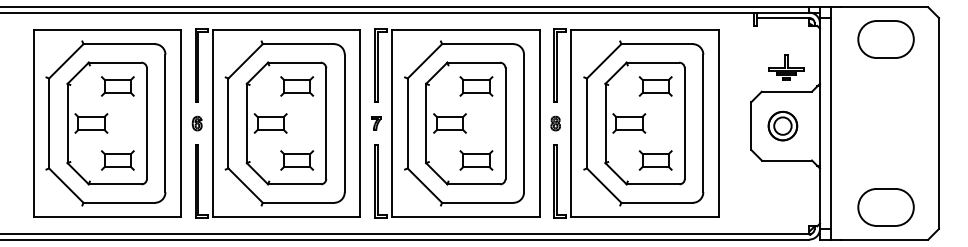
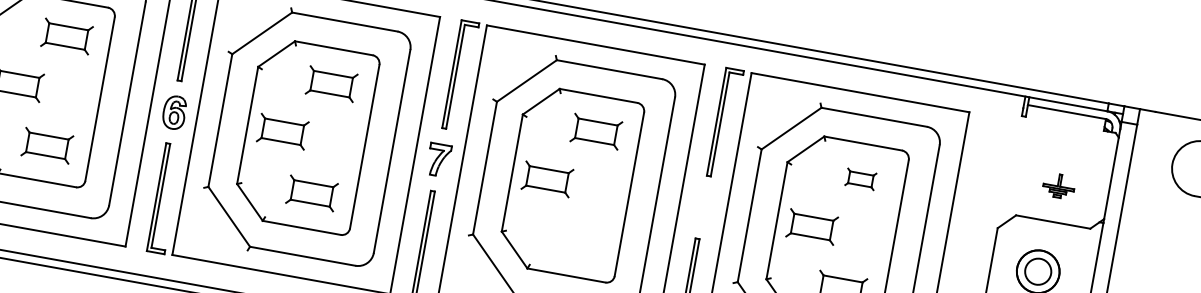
part: (786, 67) -> (1059, 186), size x0.6
part: (655, 86) -> (860, 179), size x0.6
part: (196, 123) -> (173, 112), size x1.6
part: (376, 123) -> (438, 159), size x1.6
part: (555, 123) -> (703, 207), removed
part: (476, 160) -> (576, 241), removed

